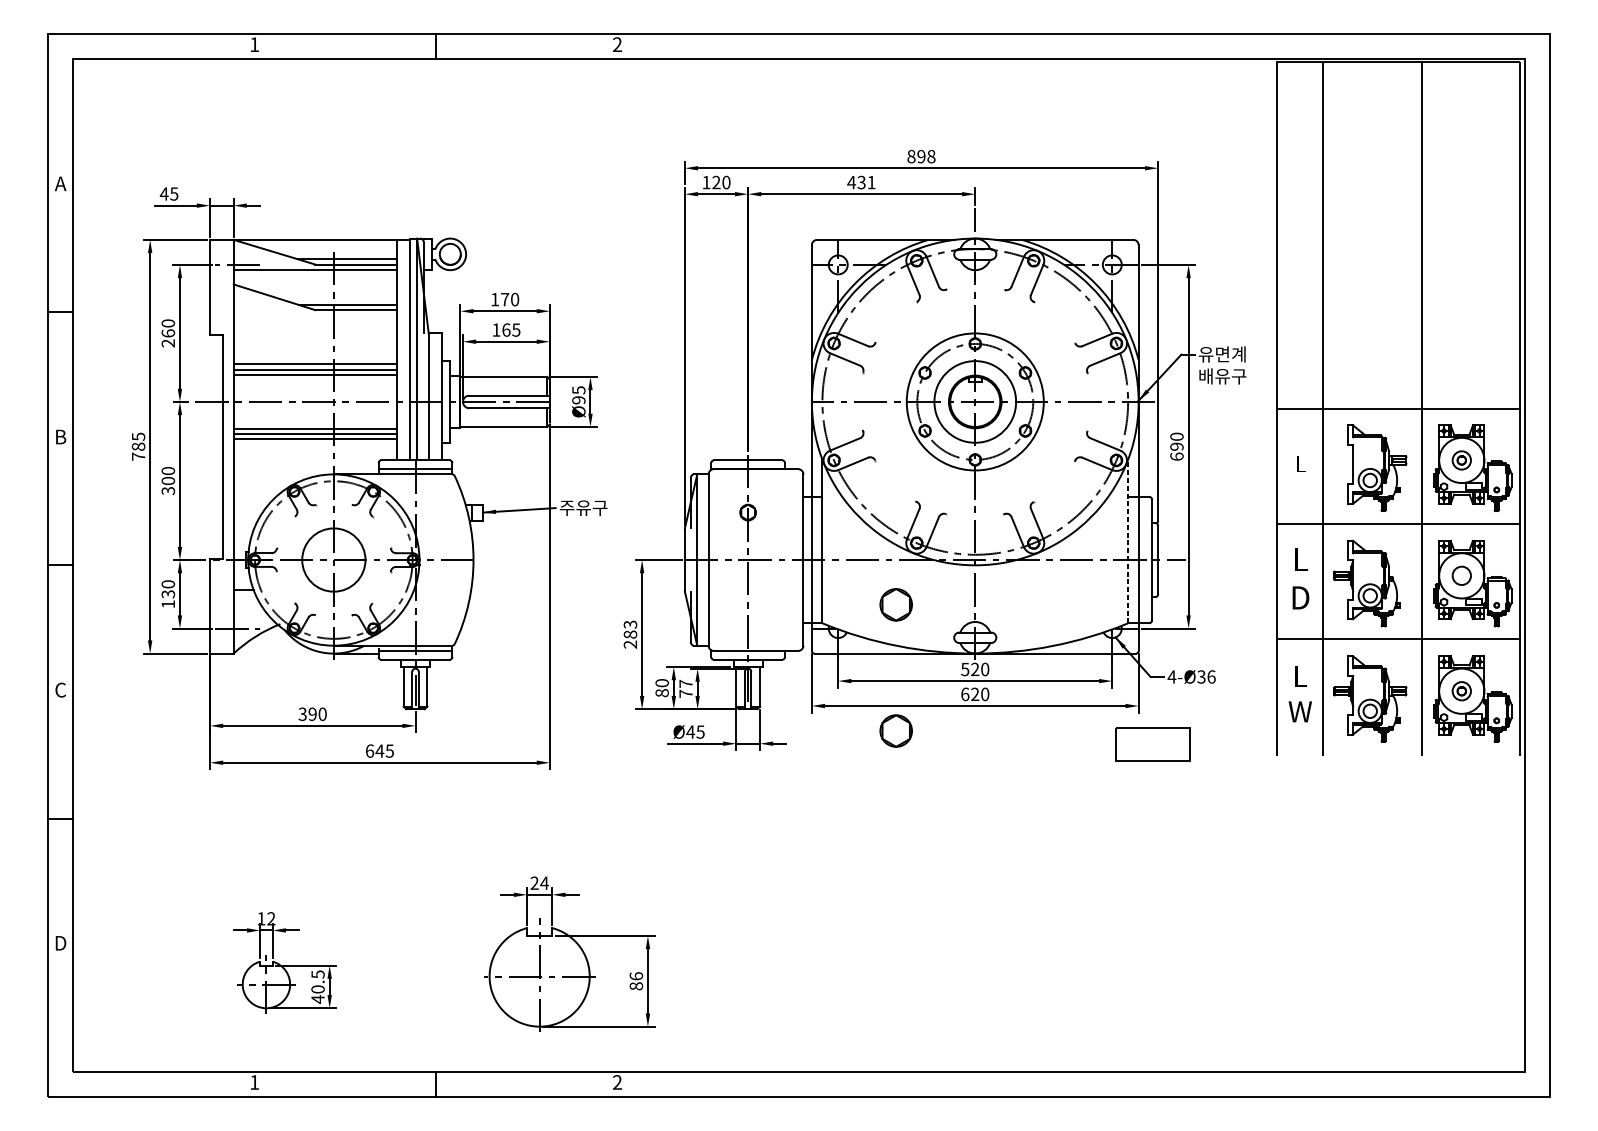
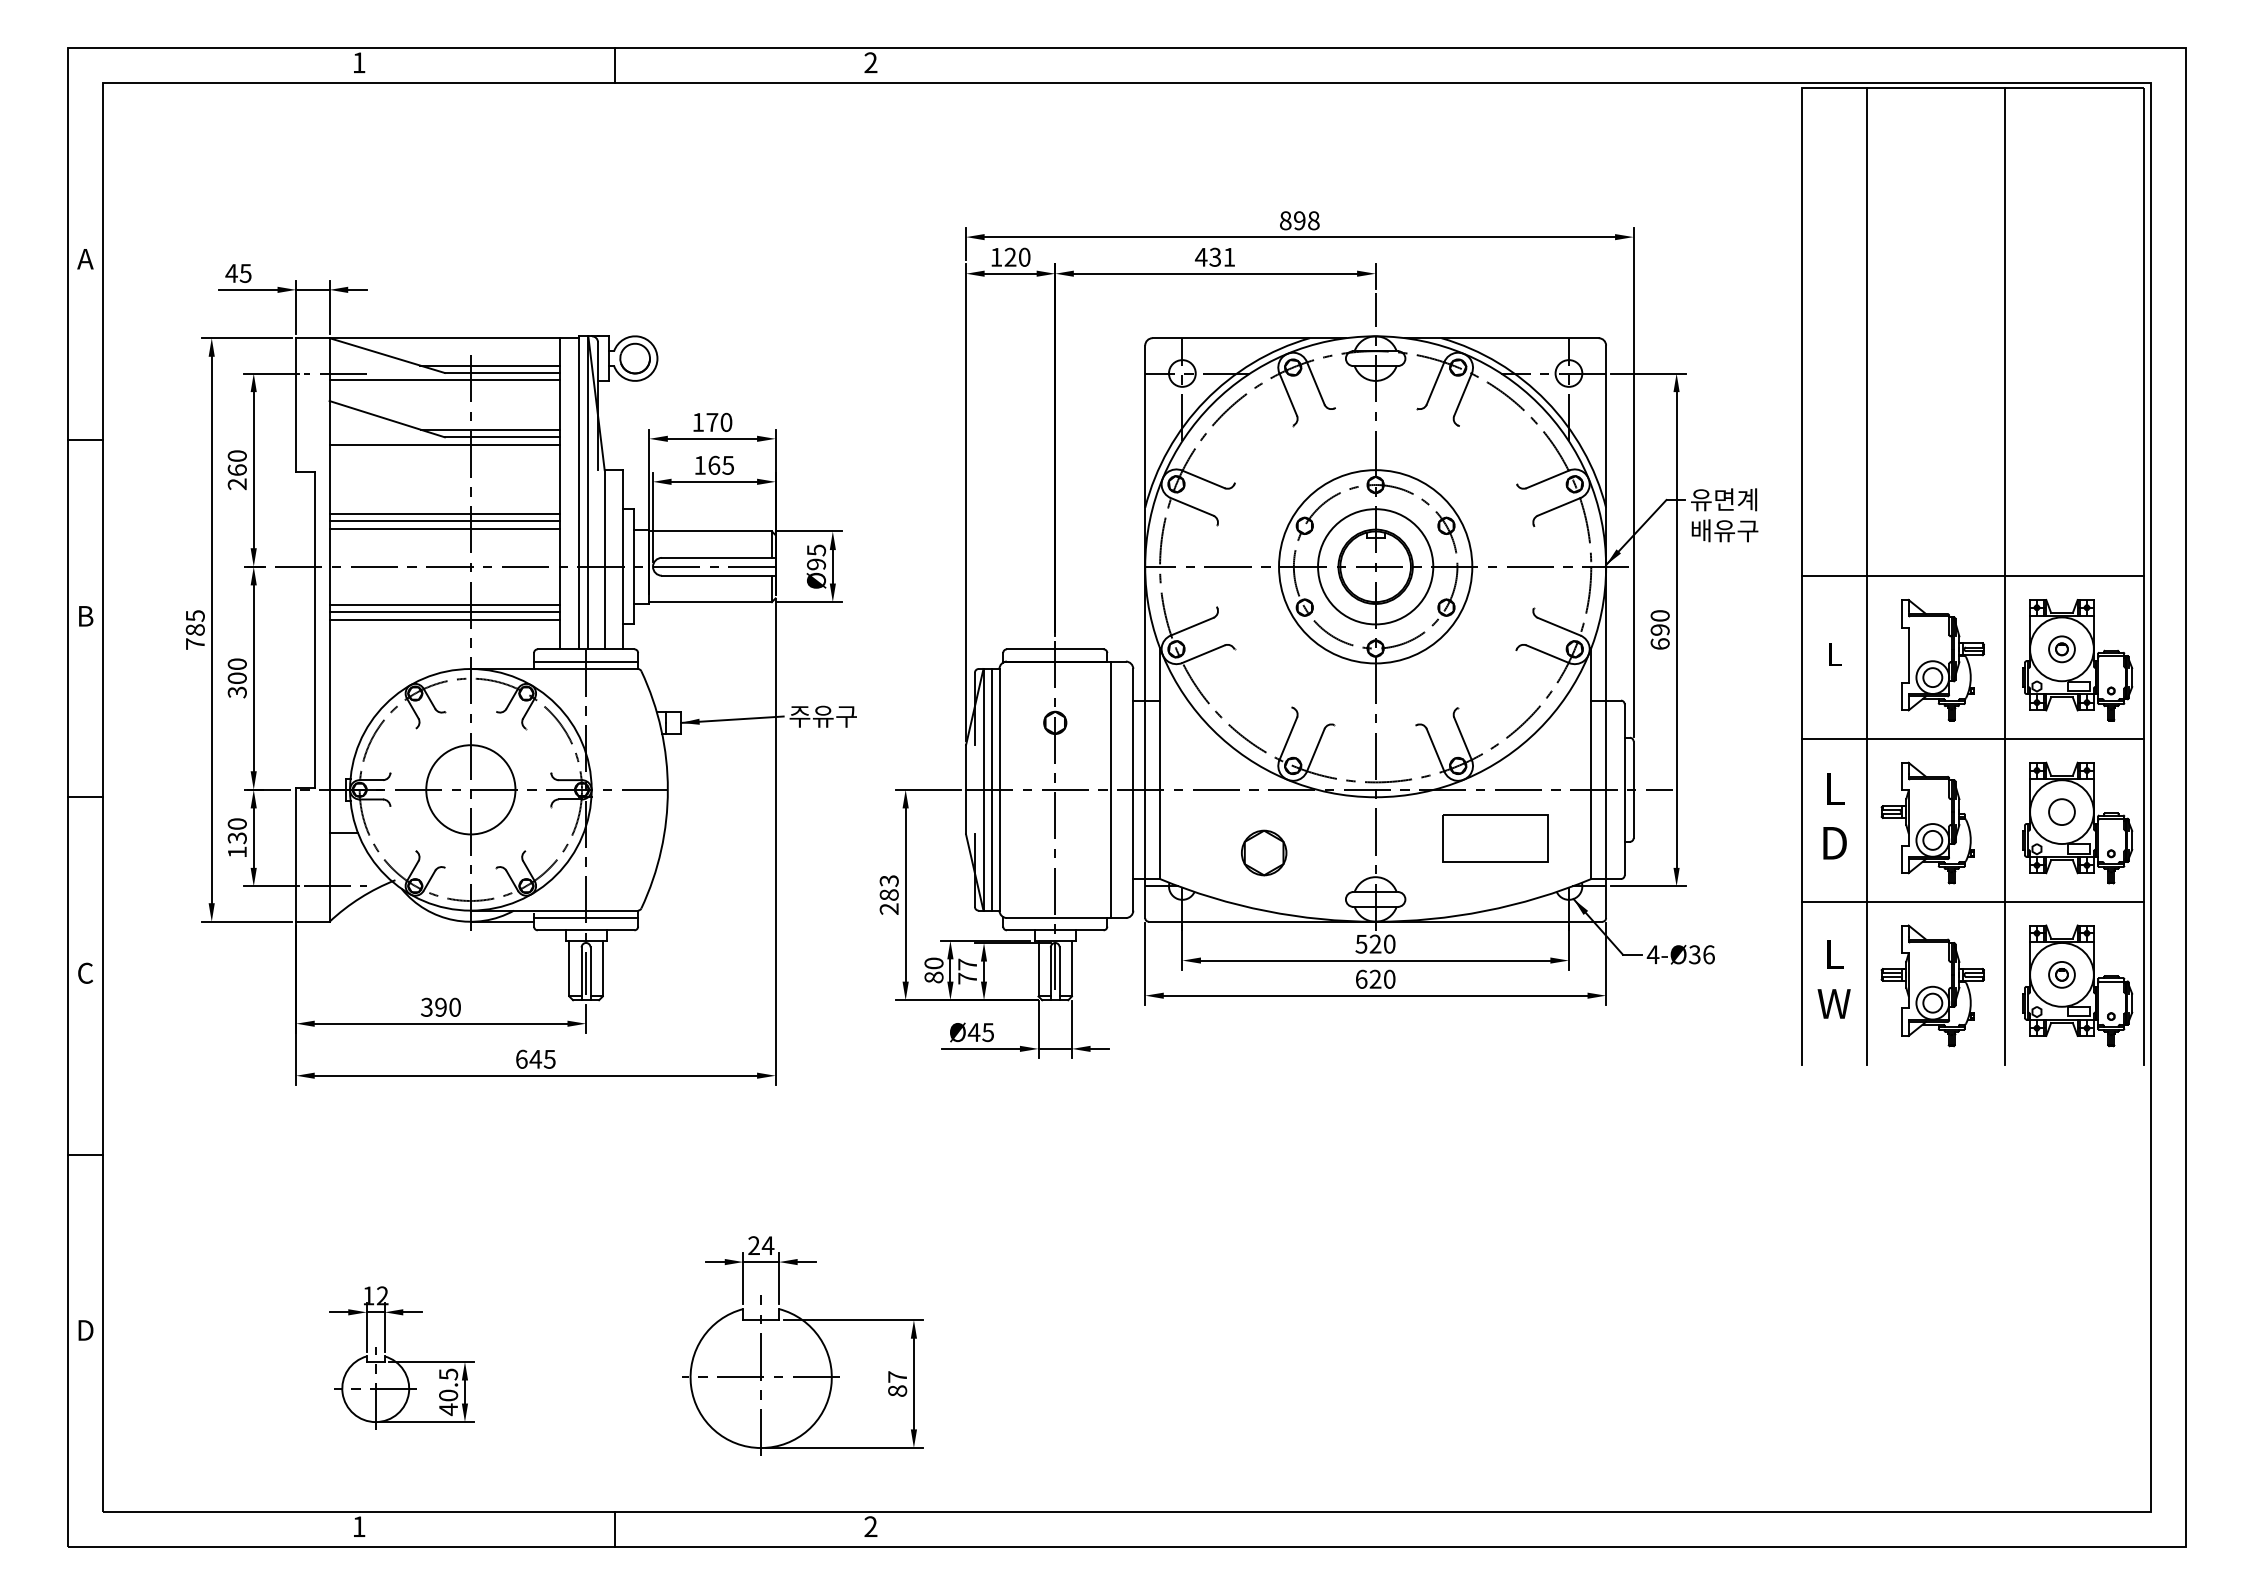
line: (315, 315) -> (444, 444), added
line: (1128, 541) -> (1591, 763), dashed -> solid
line: (703, 559) -> (992, 789), added
line: (788, 559) -> (1111, 789), added
part: (896, 730) -> (1264, 1030), removed
part: (1153, 744) -> (1495, 838), moved
text: (636, 975) -> (897, 1376), 86 -> 87

